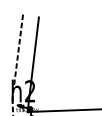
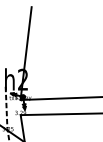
line: (17, 56) -> (10, 45), removed

